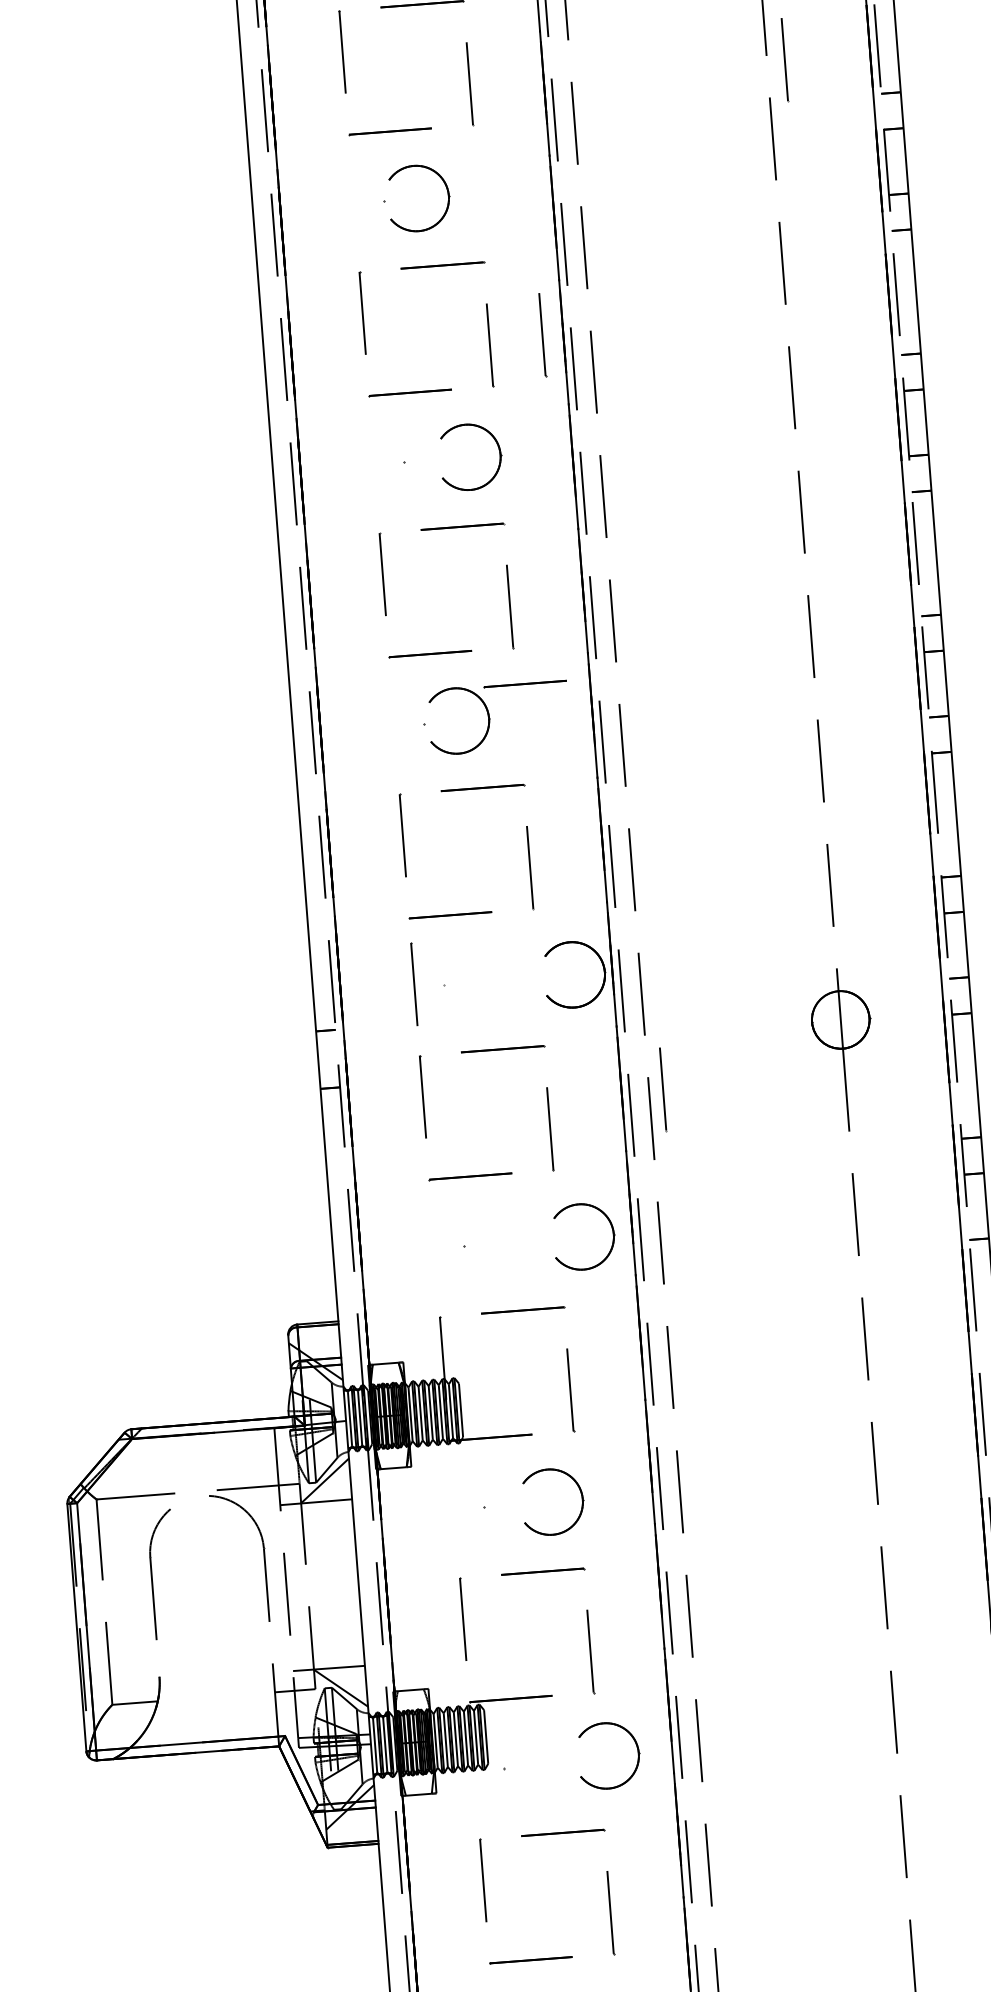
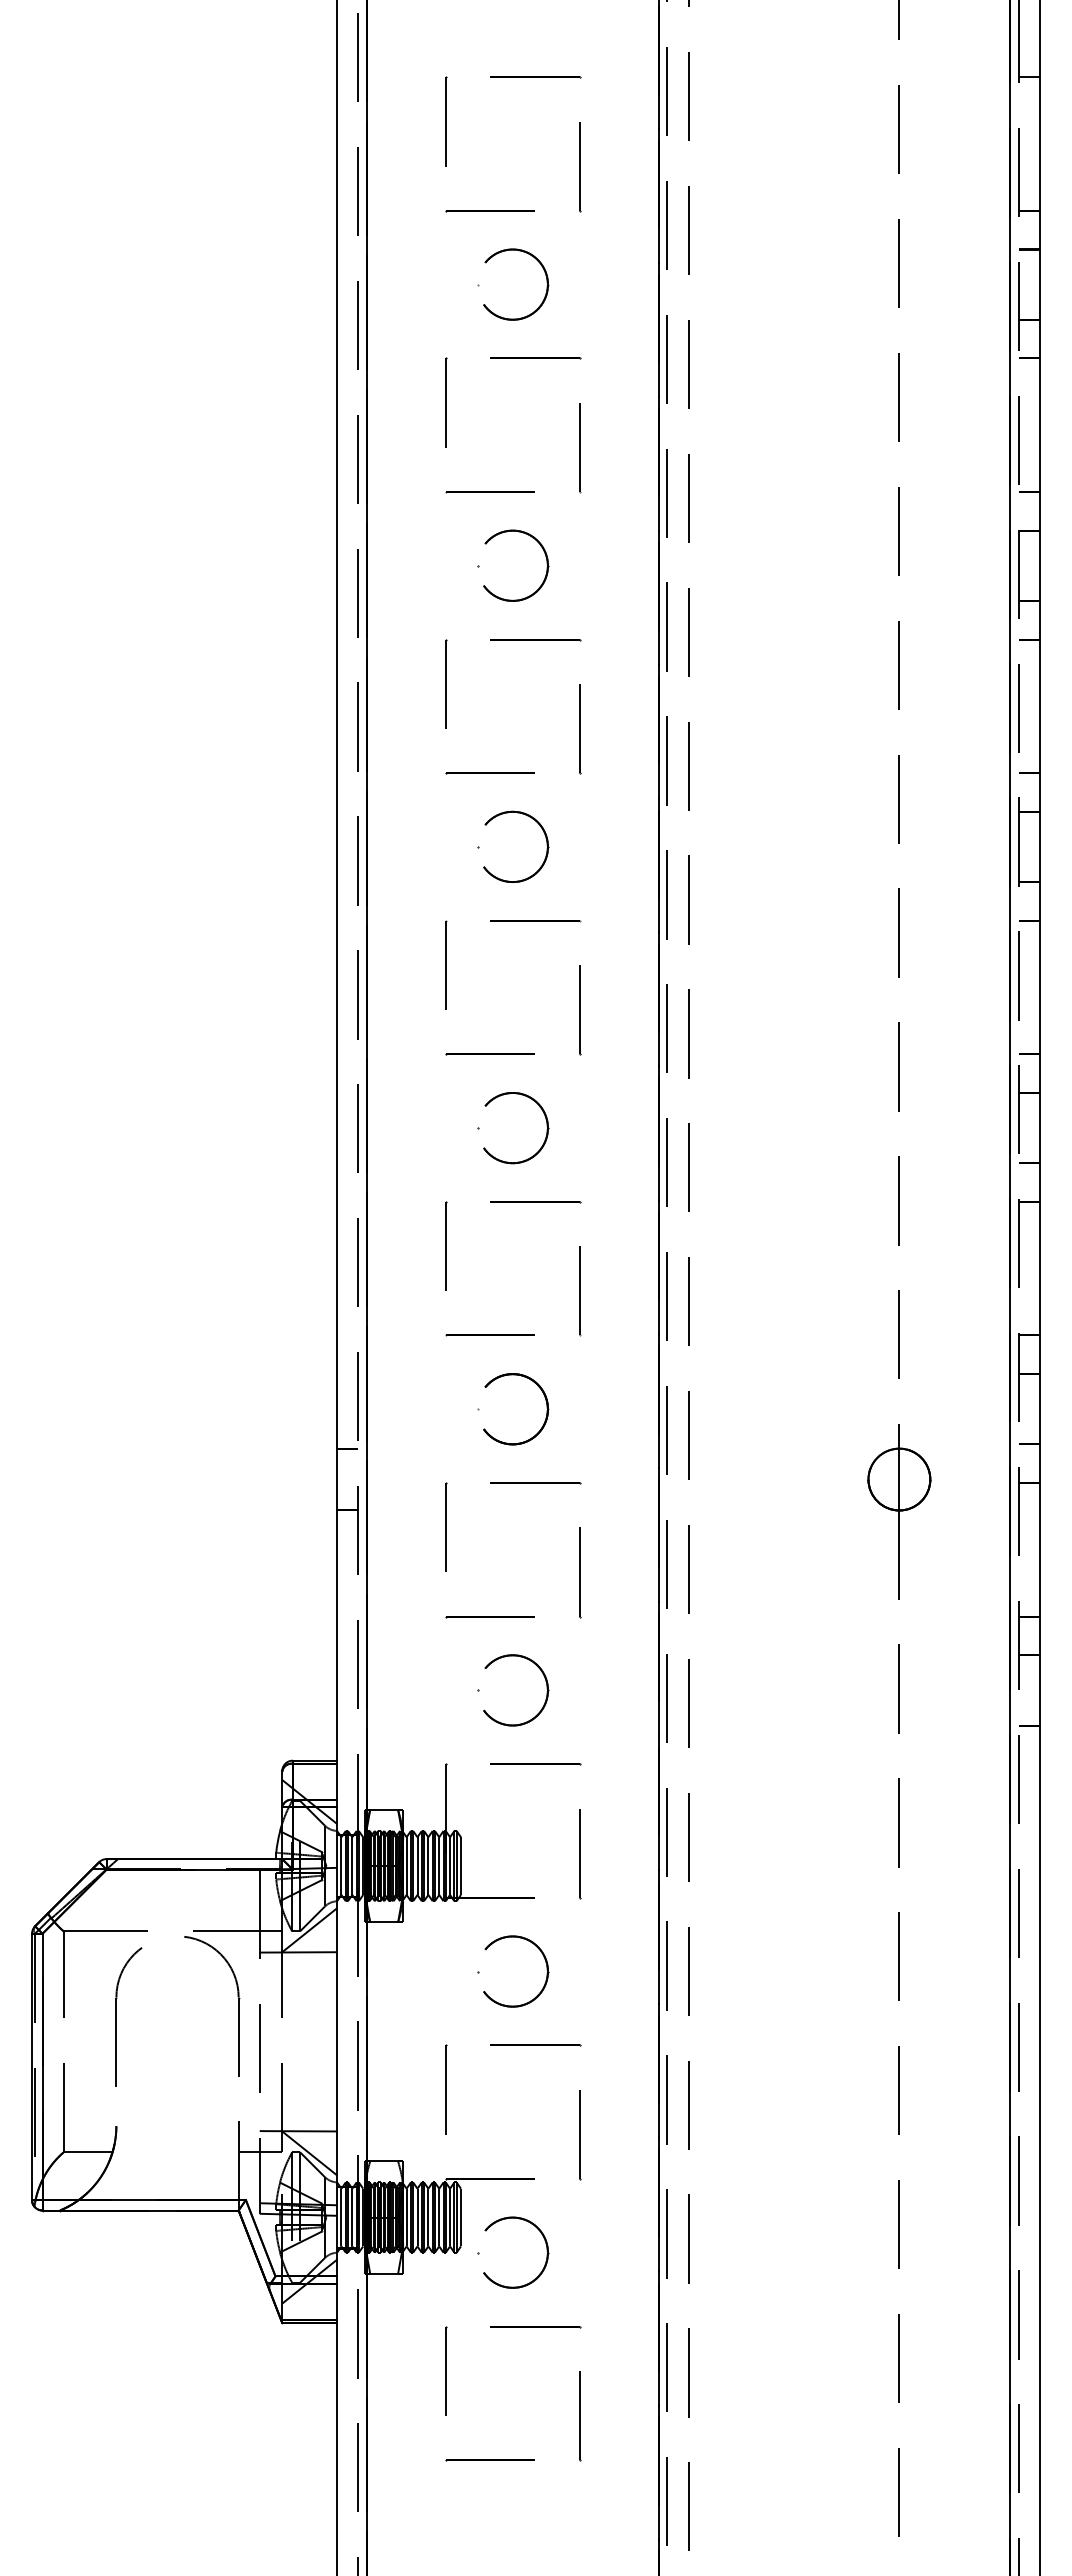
line: (785, 60) -> (919, 448), removed
line: (543, 335) -> (637, 722), removed
part: (499, 453) -> (546, 845), moved
line: (524, 684) -> (588, 1094), removed
part: (603, 971) -> (546, 1408), moved
line: (414, 983) -> (446, 1405), removed
line: (663, 1089) -> (704, 1539), removed
part: (612, 1235) -> (546, 1691), moved
part: (581, 1497) -> (546, 1969), moved
part: (637, 1752) -> (546, 2251), moved

